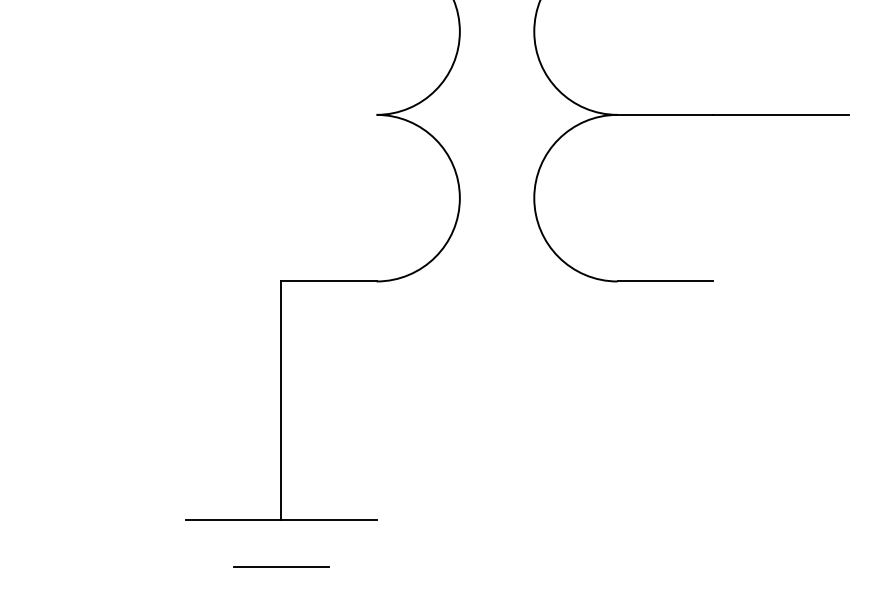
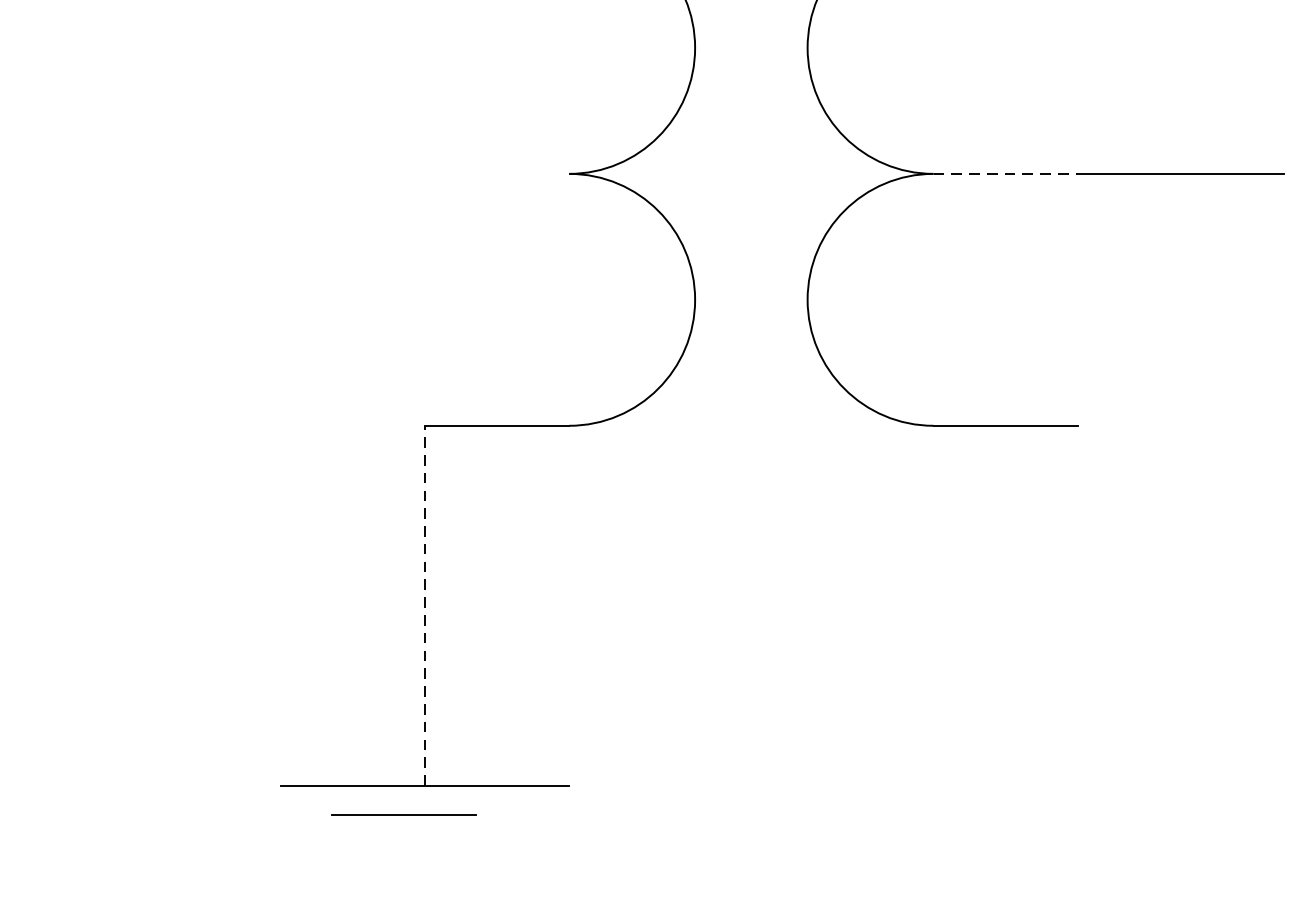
line: (665, 114) -> (1006, 173), solid -> dashed
line: (281, 400) -> (425, 605), solid -> dashed
line: (281, 566) -> (404, 814), moved

